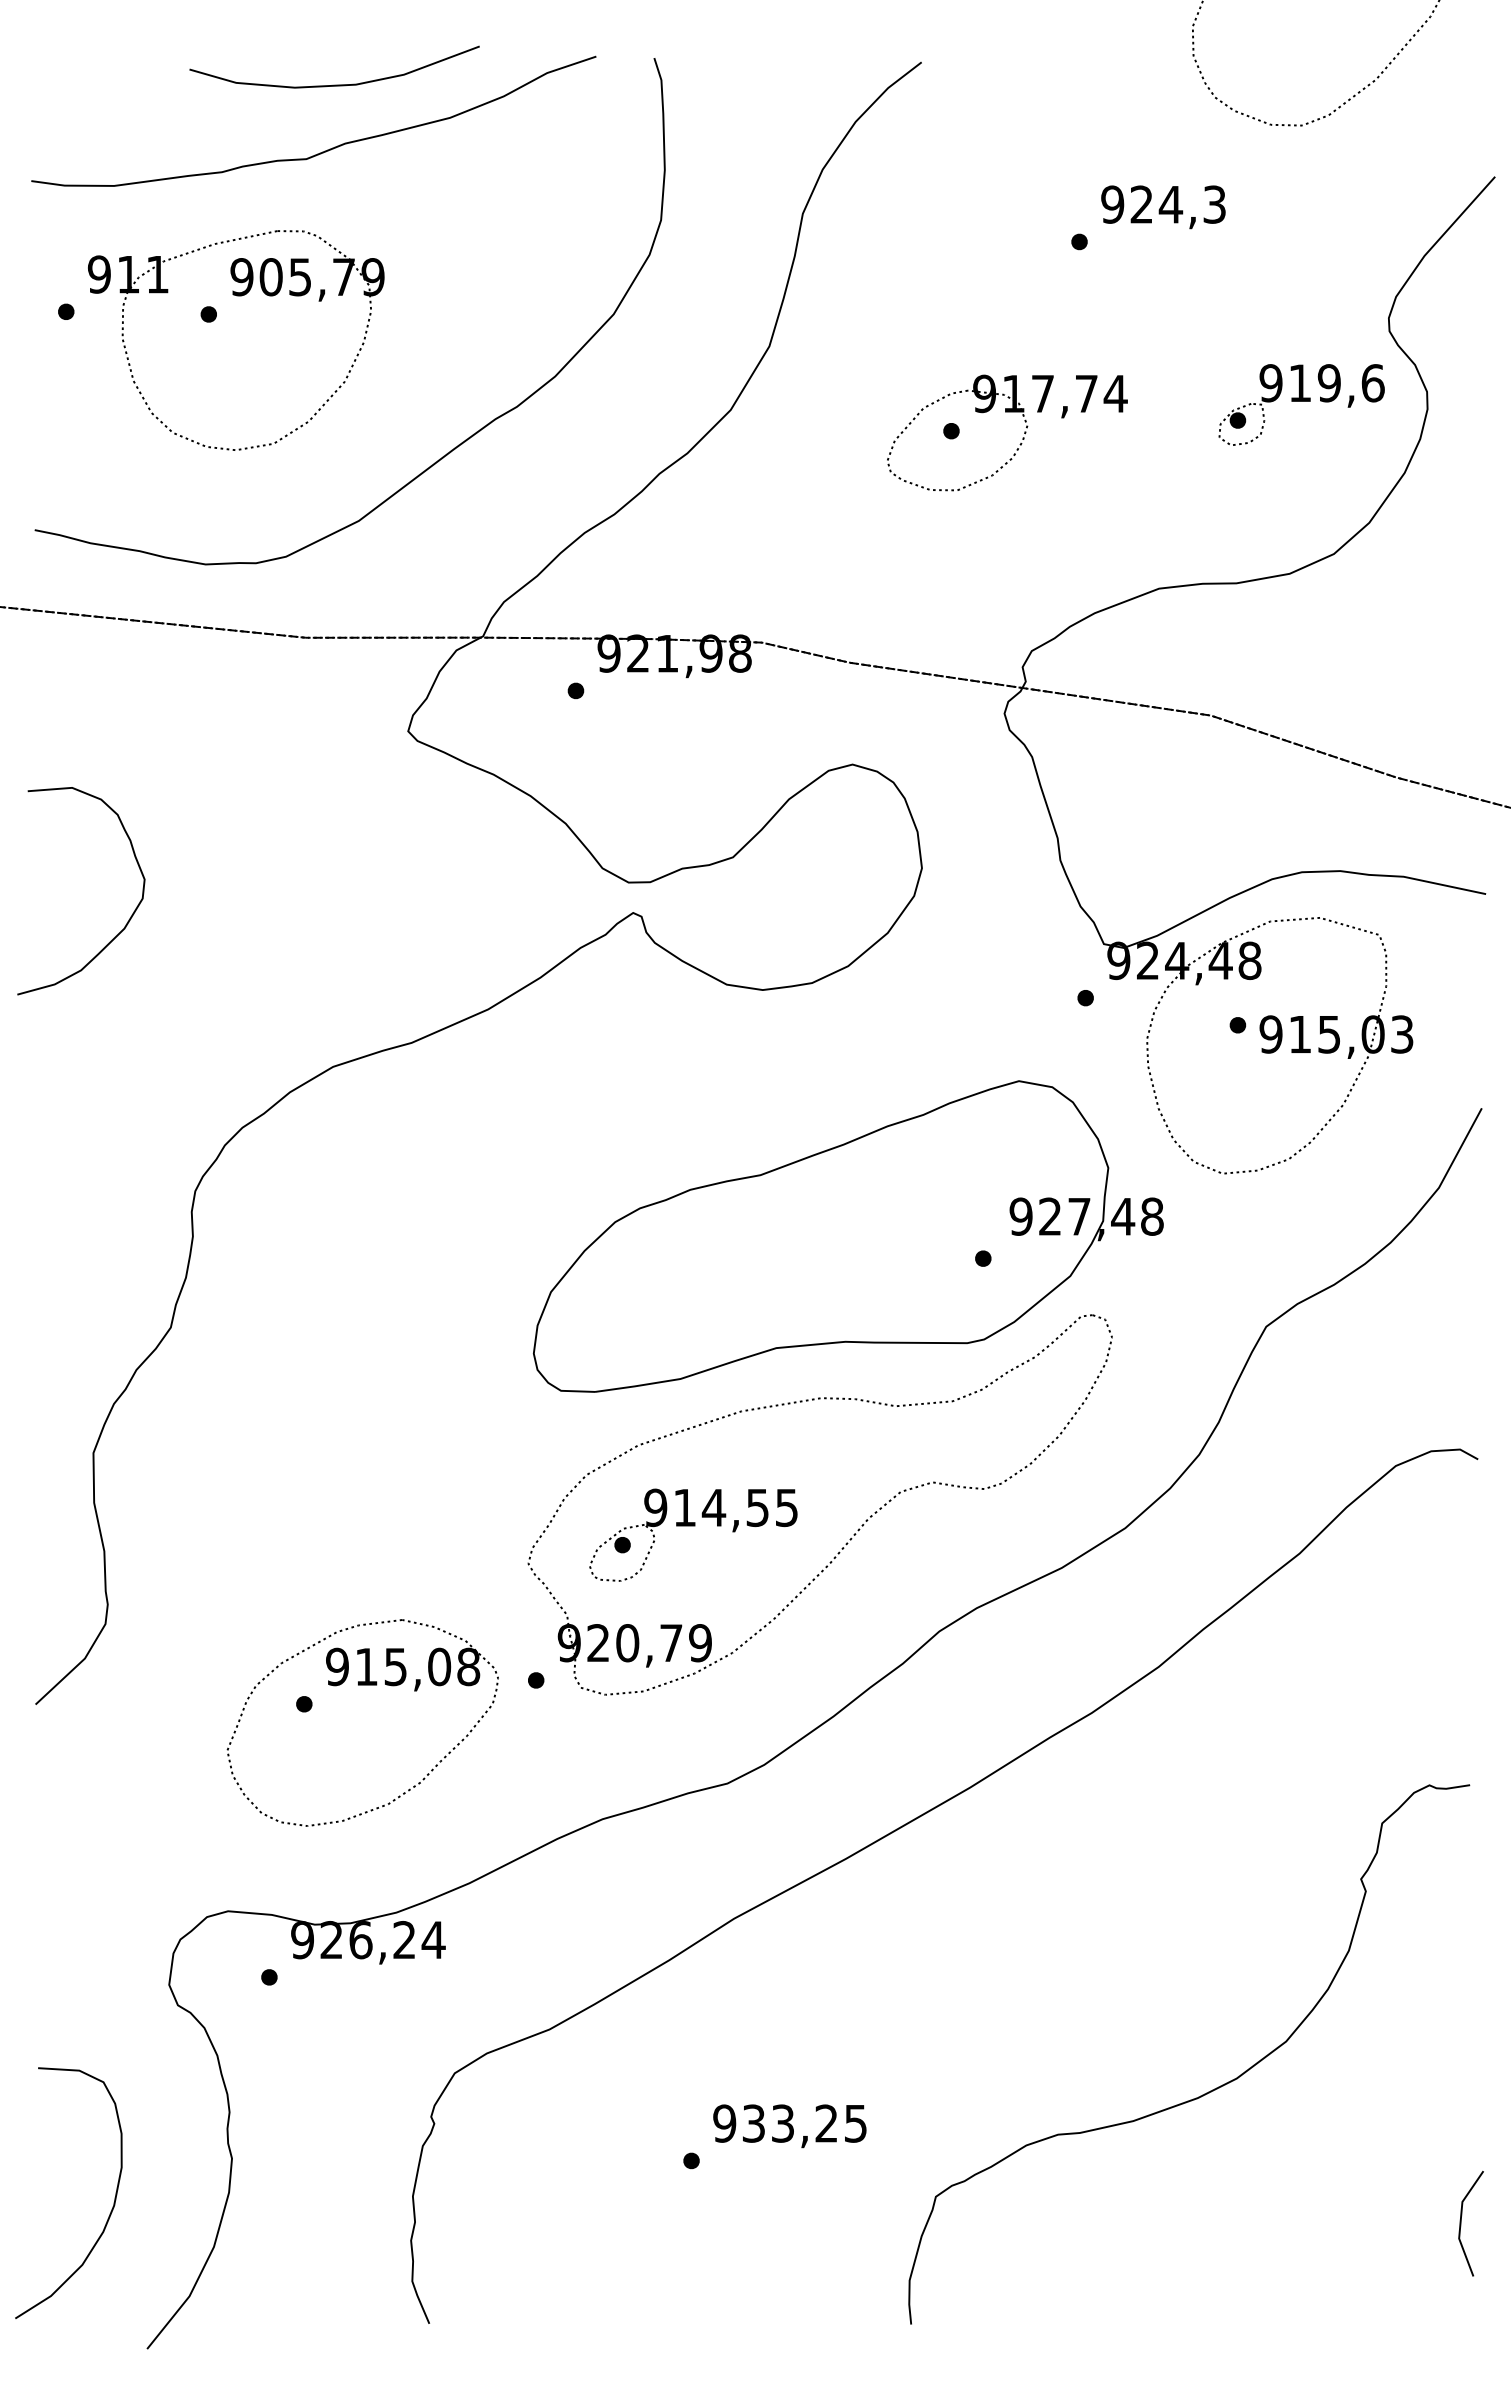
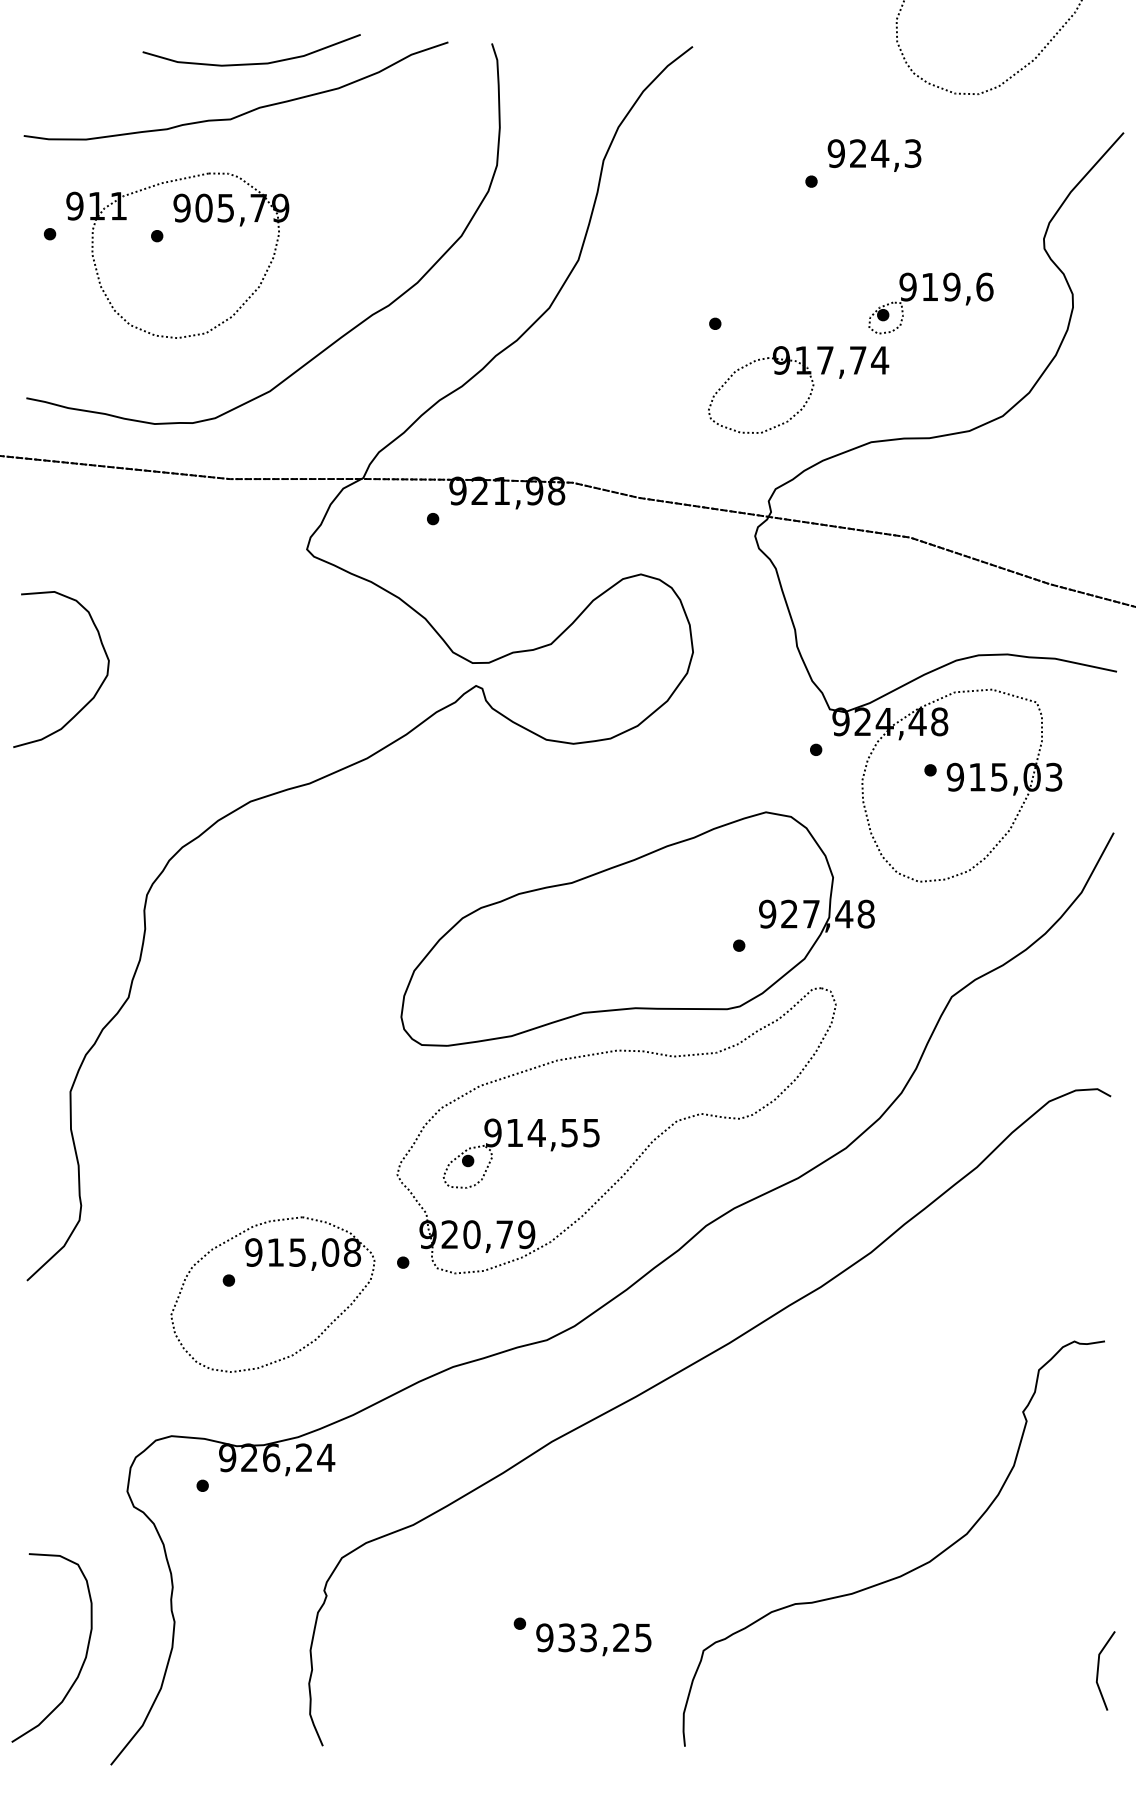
part: (1301, 404) -> (930, 303), moved
part: (1022, 437) -> (809, 393), moved
text: (789, 2126) -> (593, 1639), moved

